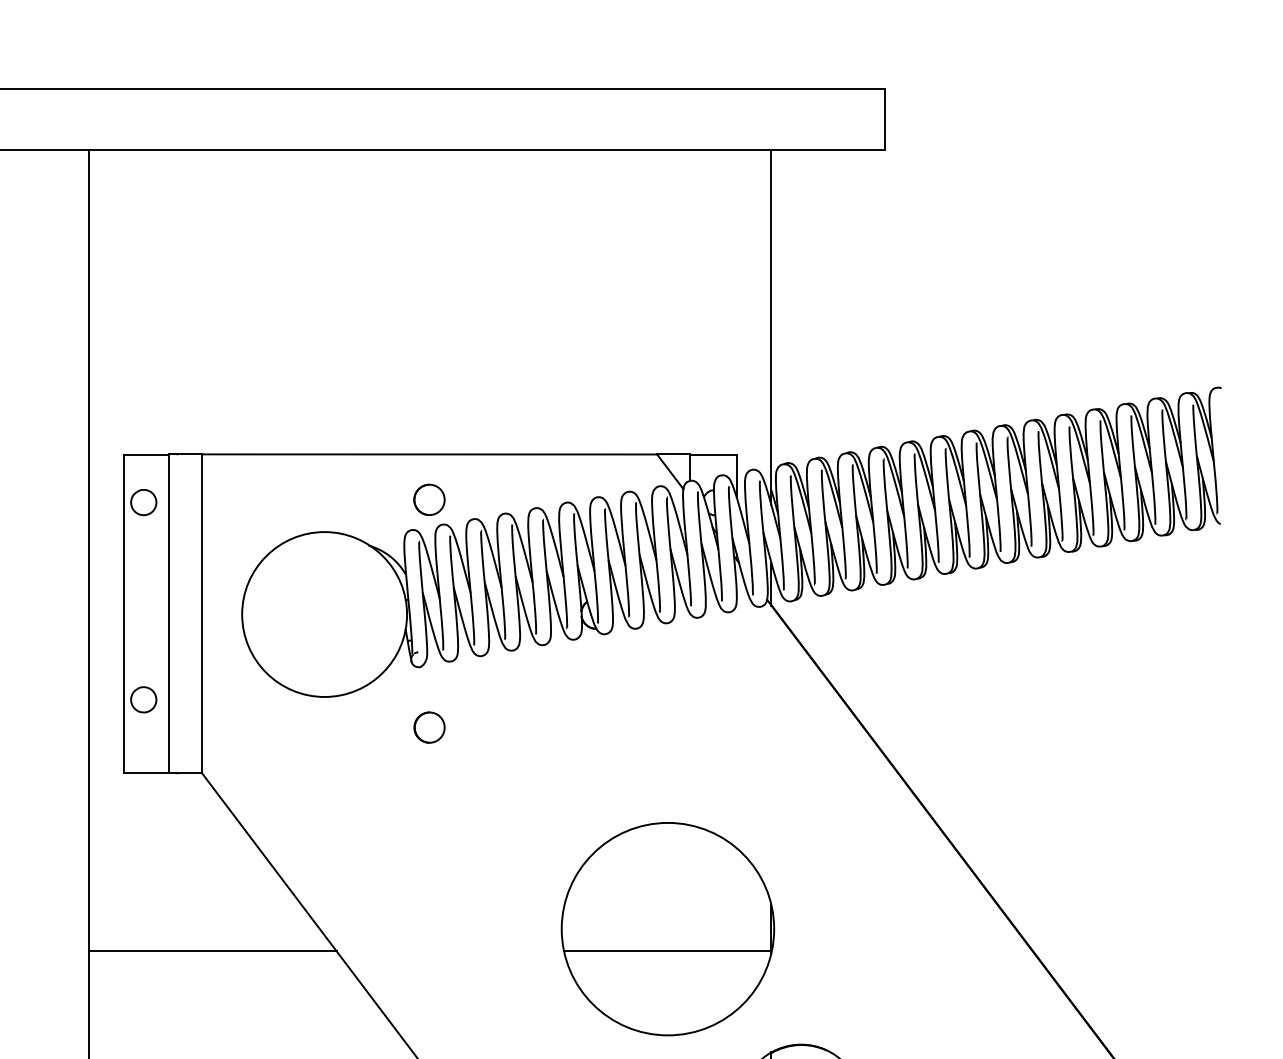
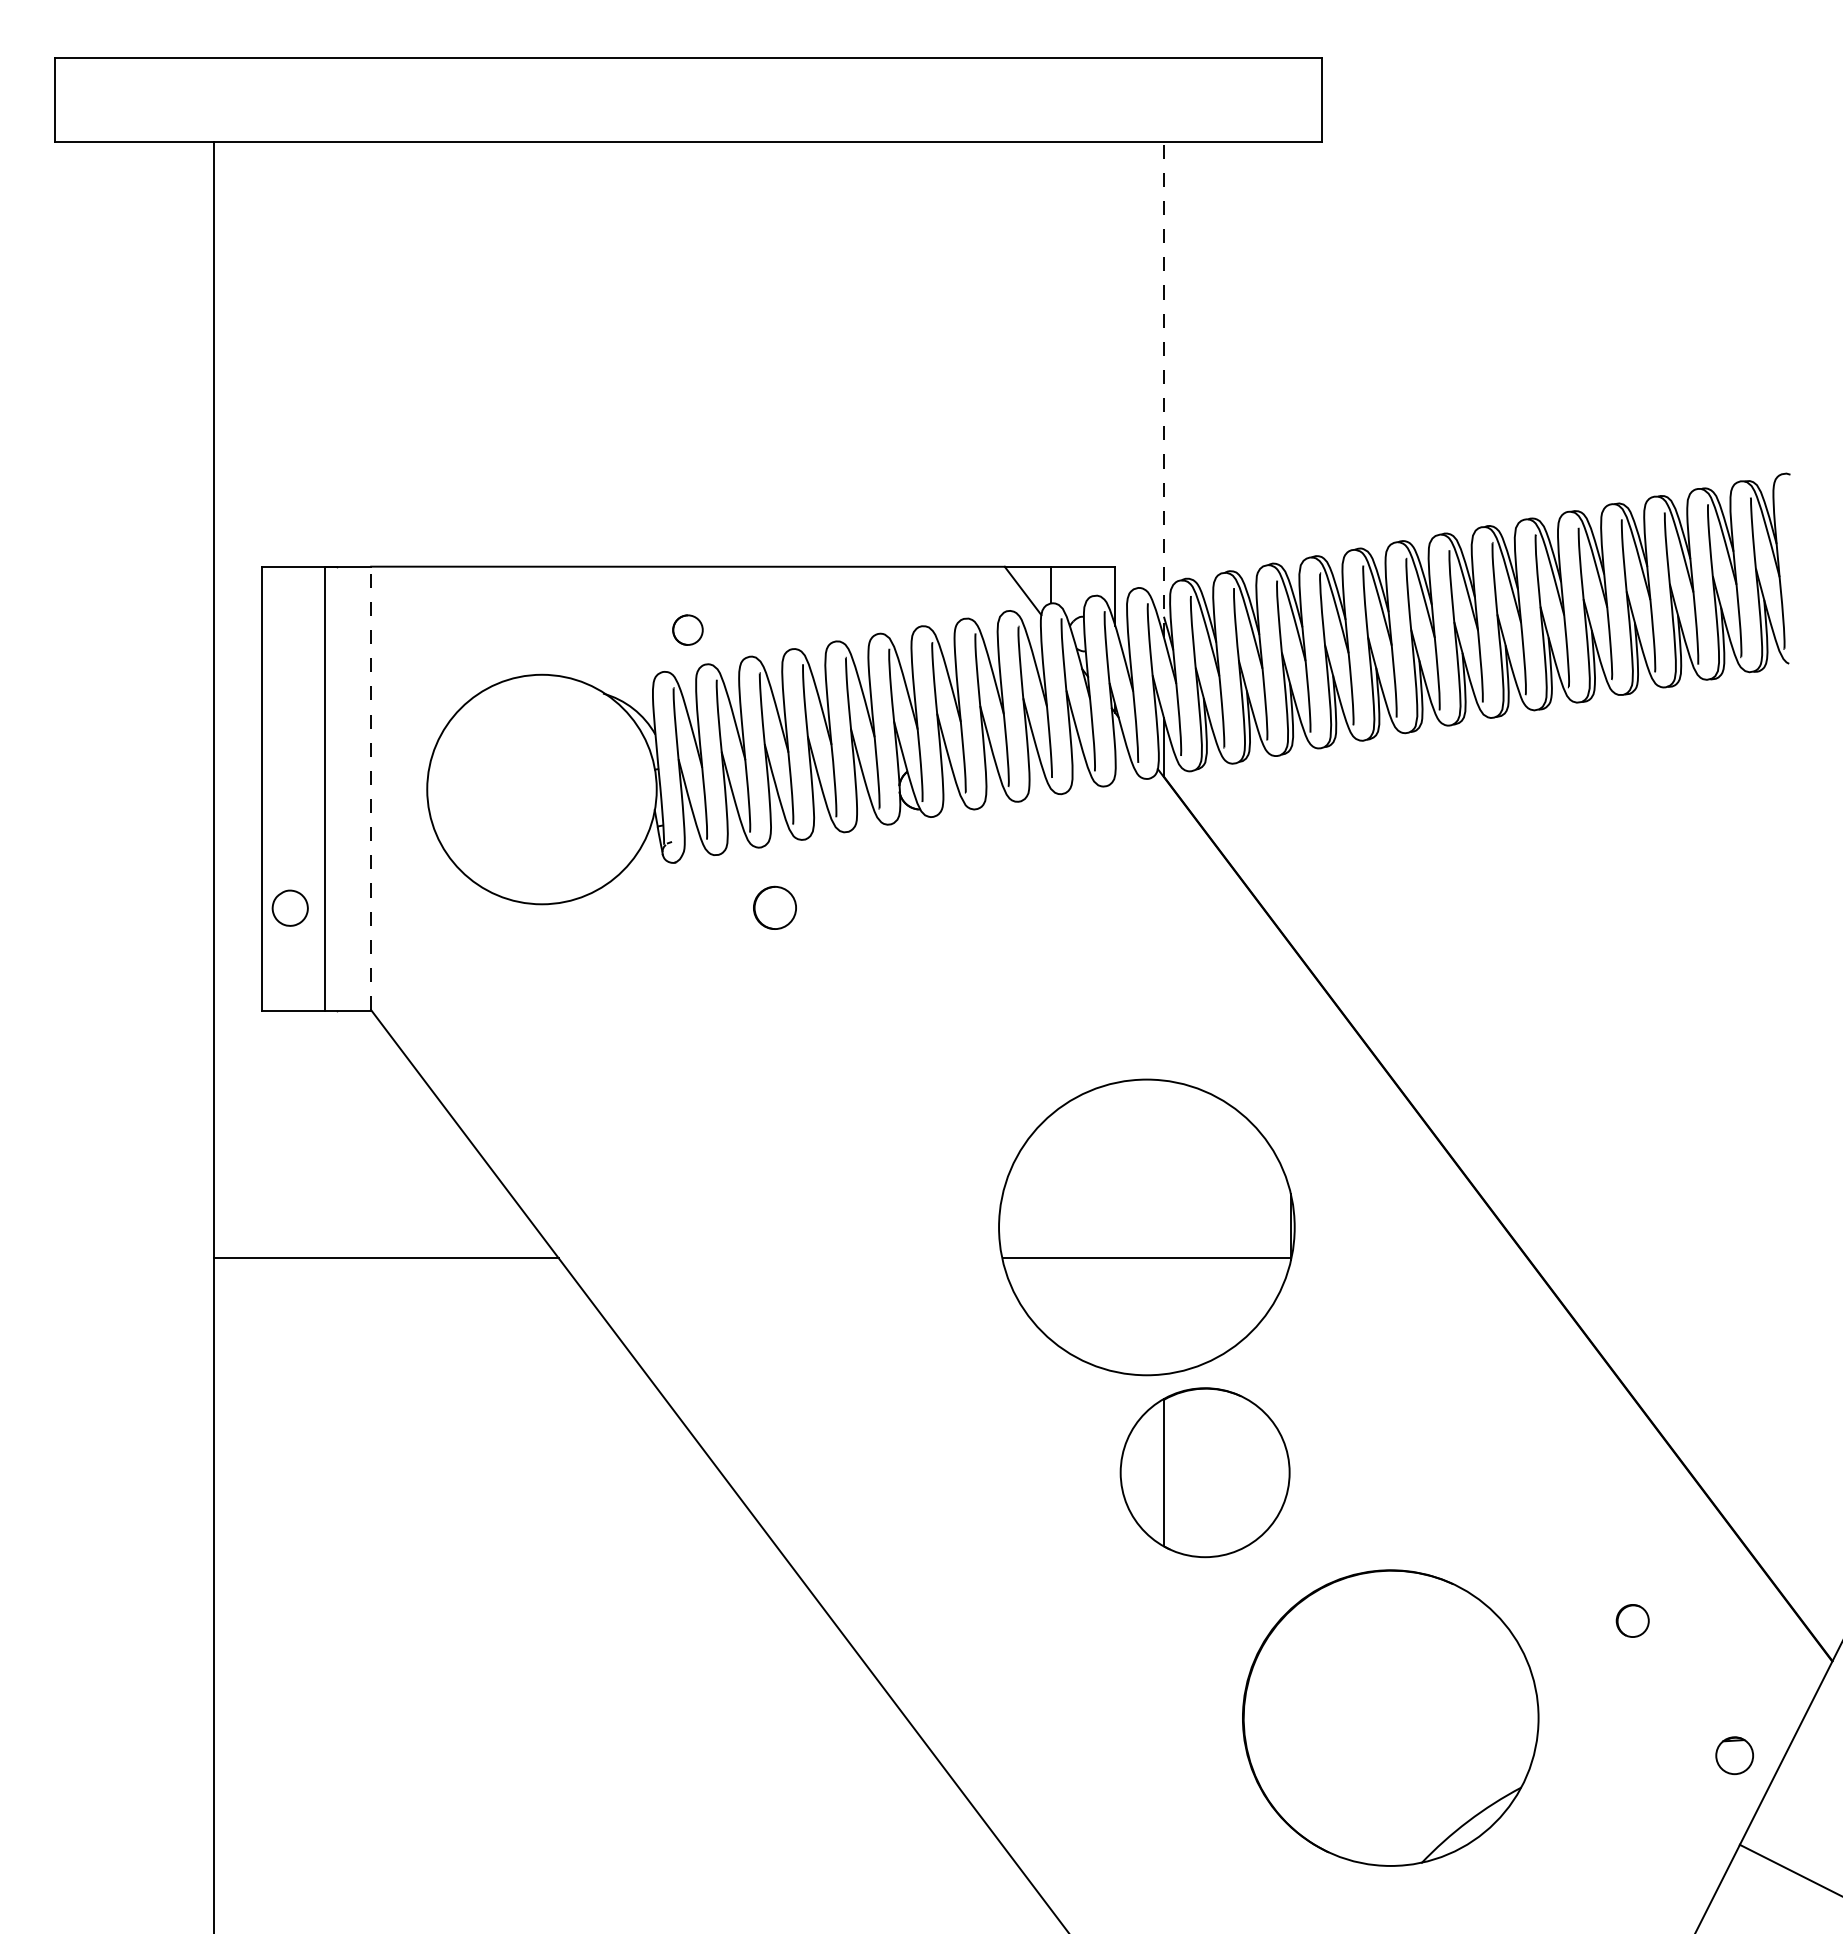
line: (771, 327) -> (1163, 389), solid -> dashed
circle: (429, 500) -> (687, 630), size x0.7
part: (143, 502) -> (289, 633), removed
line: (202, 613) -> (371, 788), solid -> dashed
circle: (429, 727) -> (774, 907), moved
part: (667, 929) -> (1146, 1227), moved

